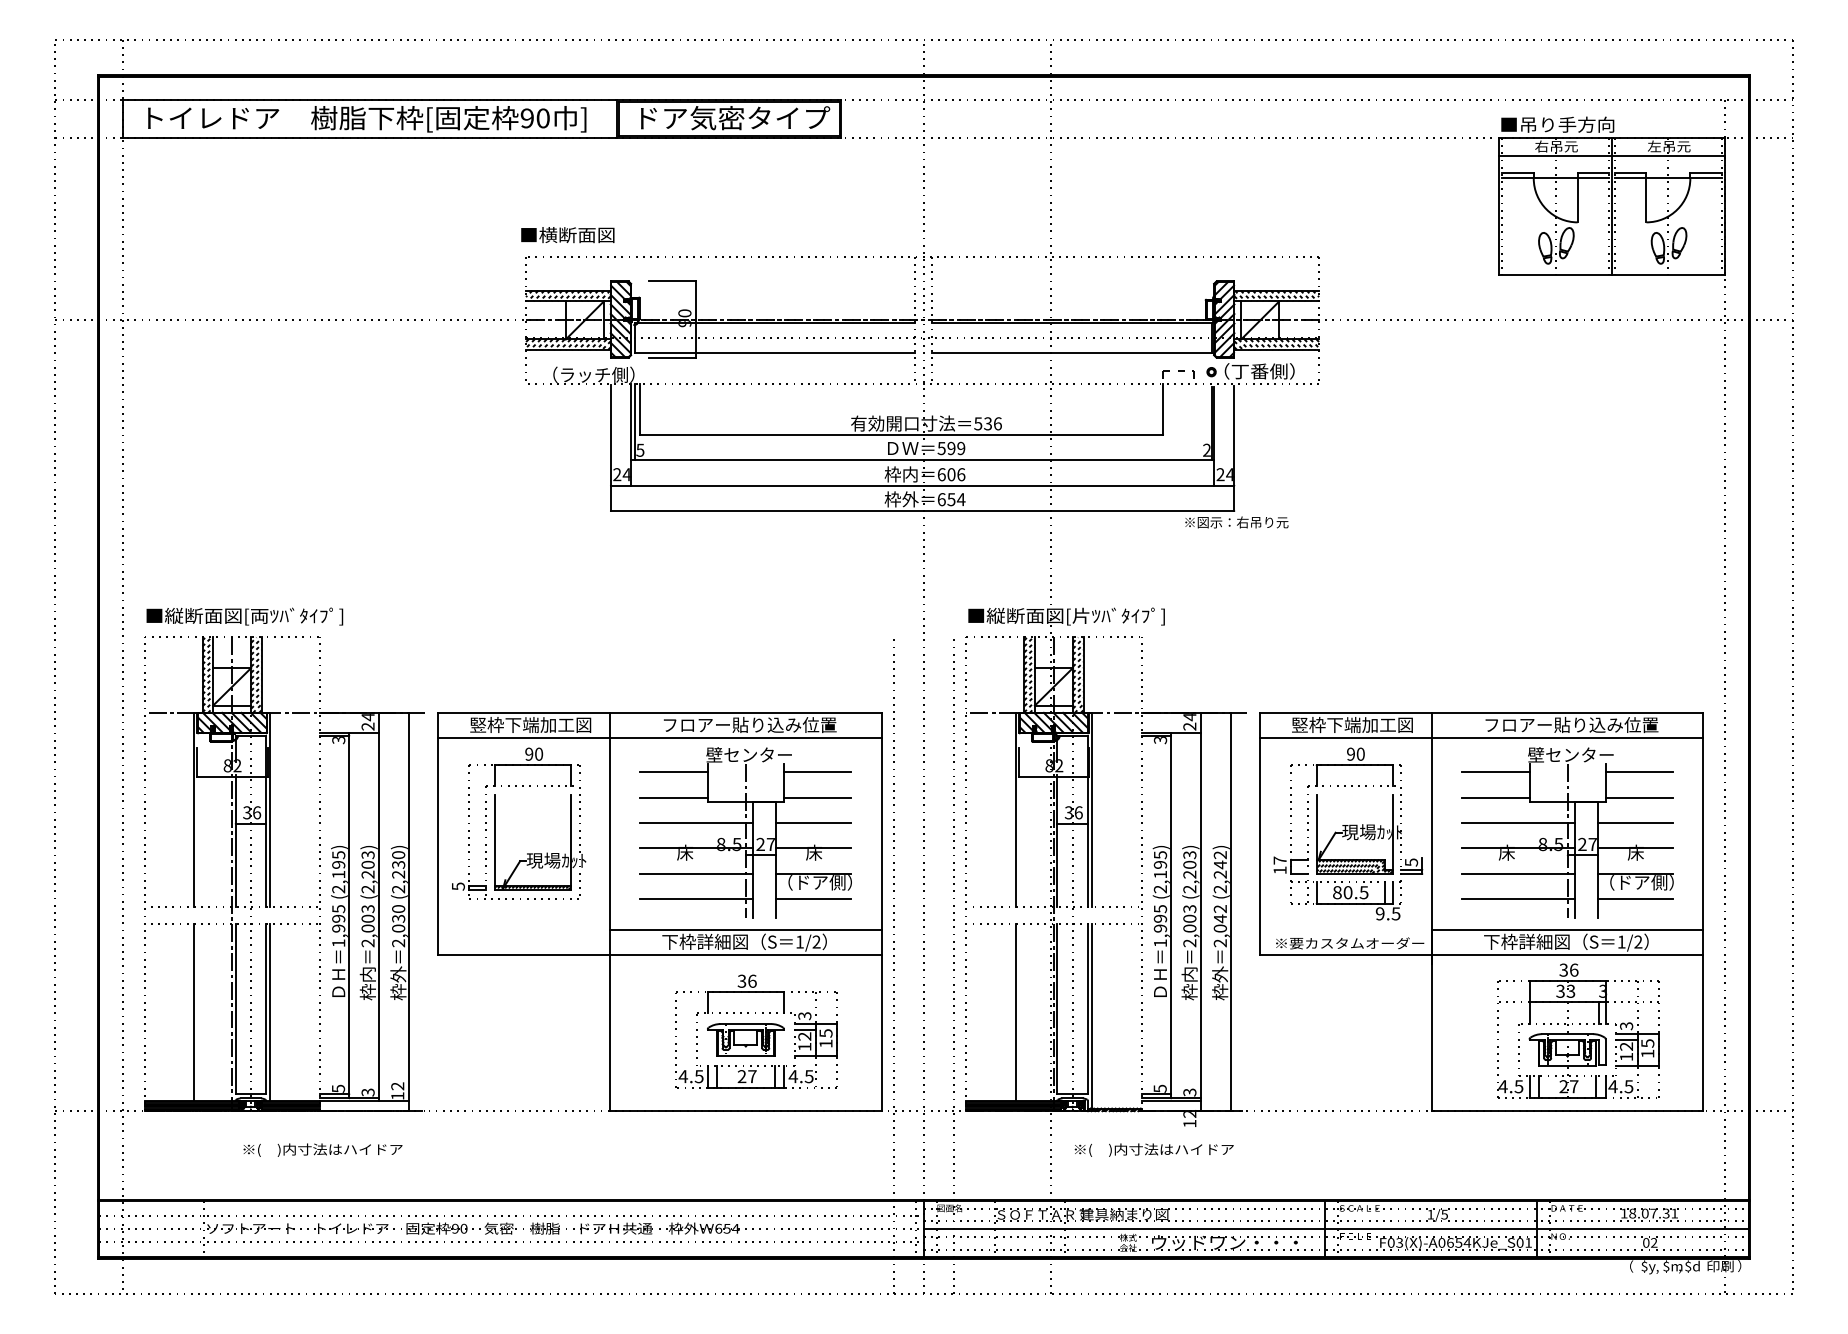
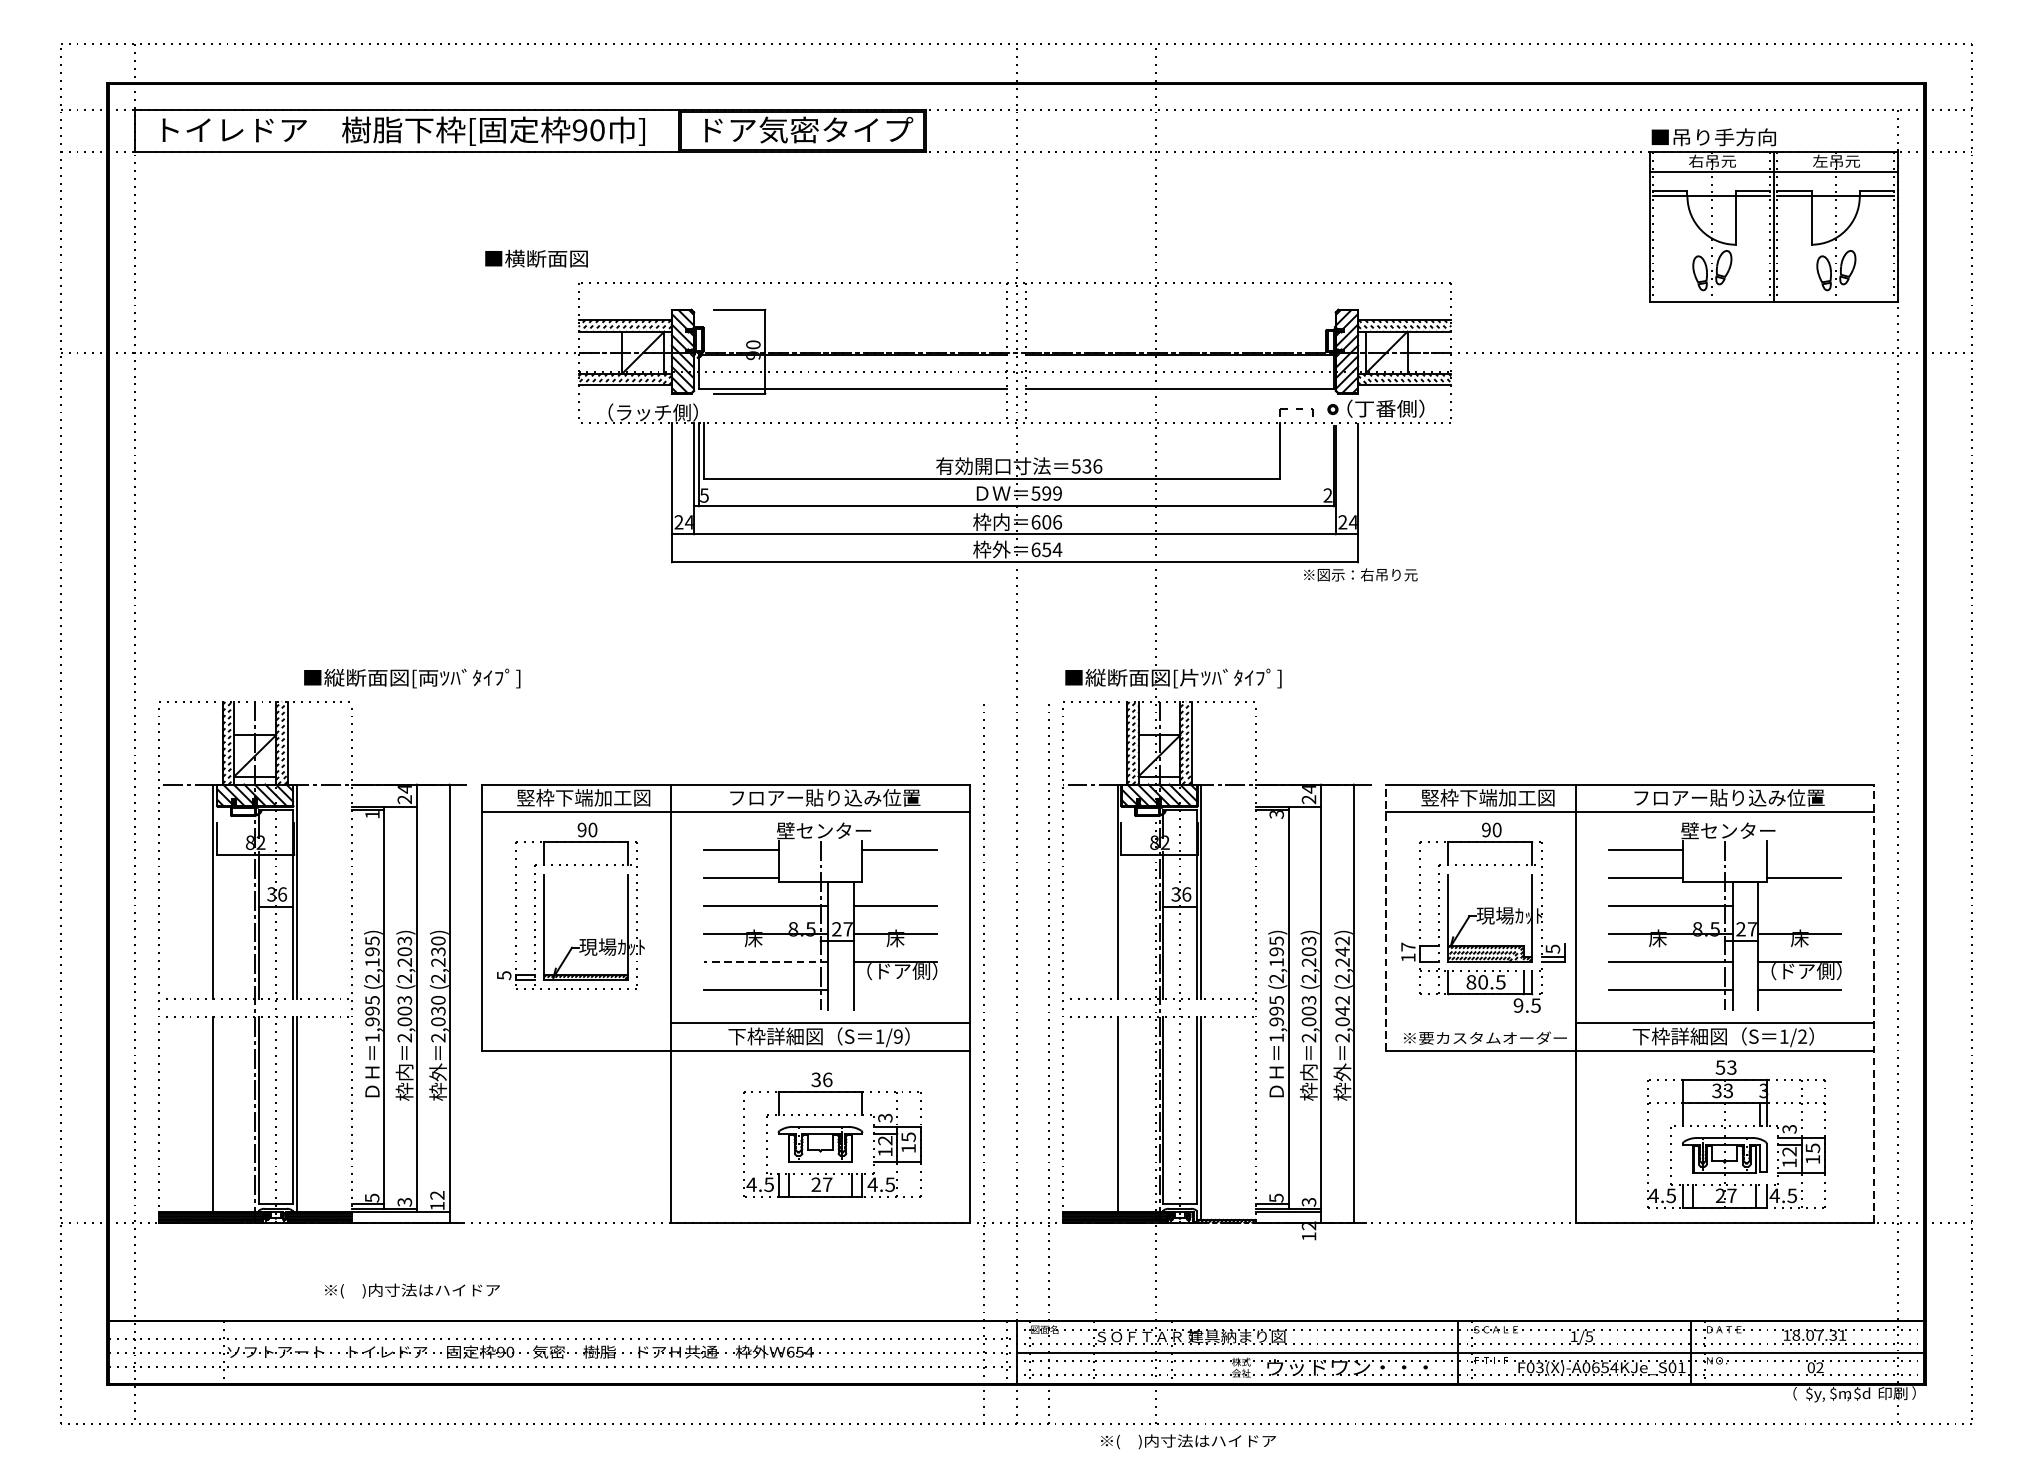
text: (567, 235) -> (536, 259), moved
text: (244, 616) -> (411, 678), moved
text: (338, 740) -> (372, 814), 3 -> 1
line: (1639, 772) -> (1803, 850), removed
line: (817, 797) -> (899, 877), removed
line: (1635, 822) -> (1799, 905), removed
line: (1260, 833) -> (1386, 917), solid -> dashed
line: (696, 873) -> (766, 961), solid -> dashed
line: (813, 899) -> (894, 989), removed
line: (1703, 911) -> (1874, 1003), solid -> dashed
text: (816, 942) -> (898, 1037), 1/2 -> 1/9
text: (1569, 969) -> (1726, 1066), 36 -> 53
text: (322, 1149) -> (411, 1290), moved
text: (1153, 1149) -> (1187, 1441), moved

